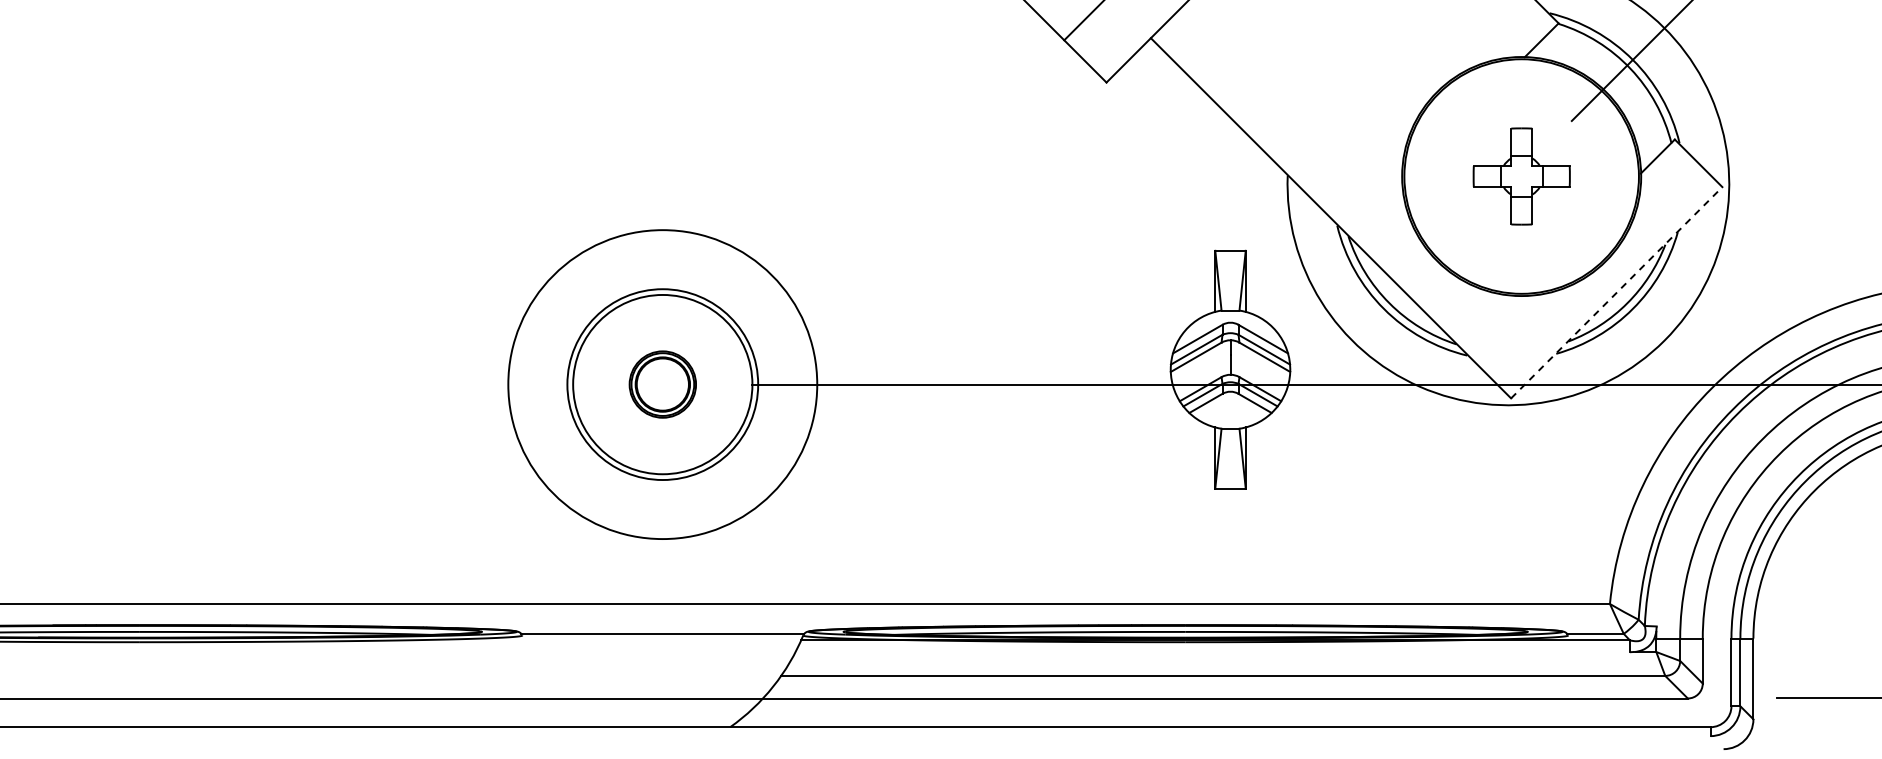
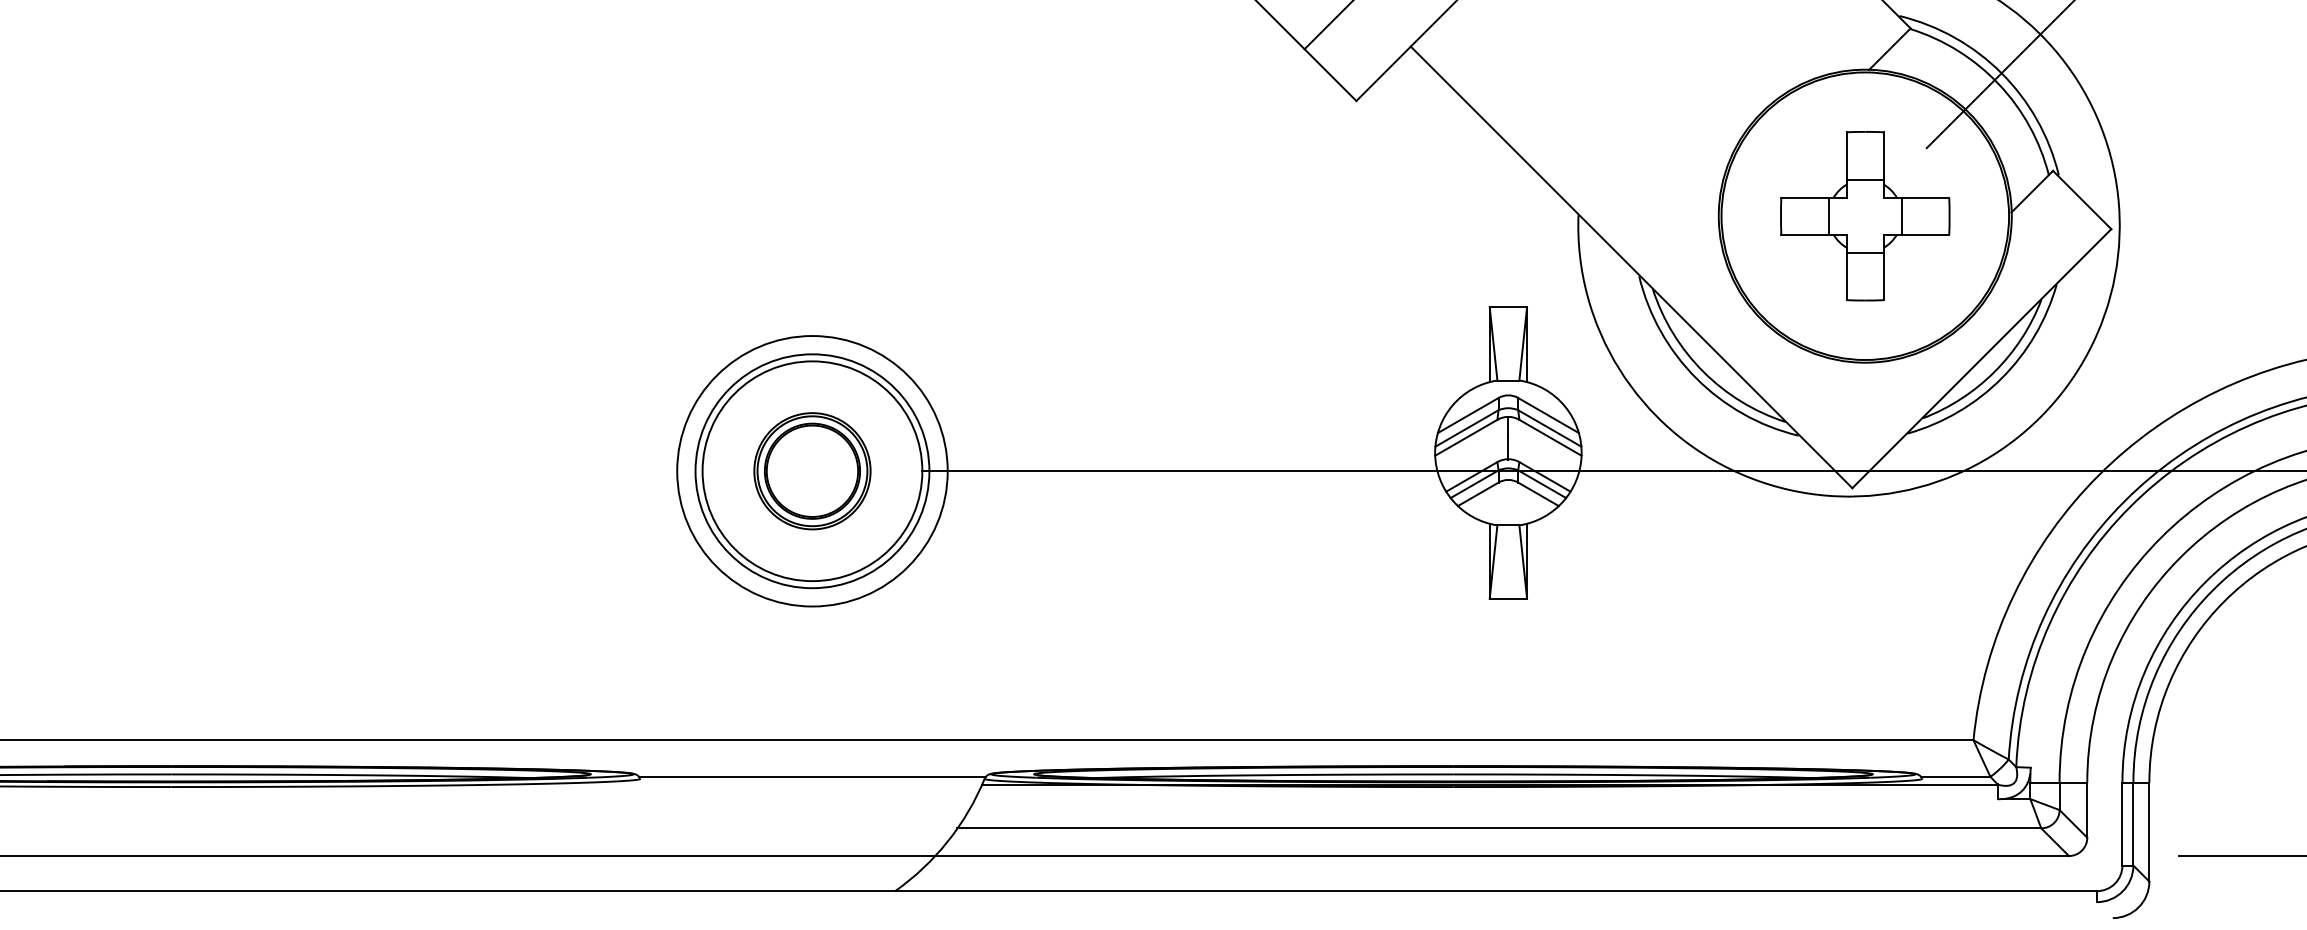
part: (1521, 176) -> (1865, 216), size x1.43
line: (1617, 292) -> (1982, 358), dashed -> solid
circle: (662, 384) -> (812, 471), size x0.71
part: (662, 384) -> (812, 471), size x1.43

